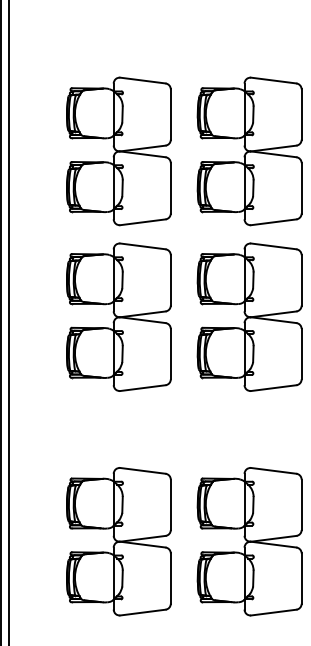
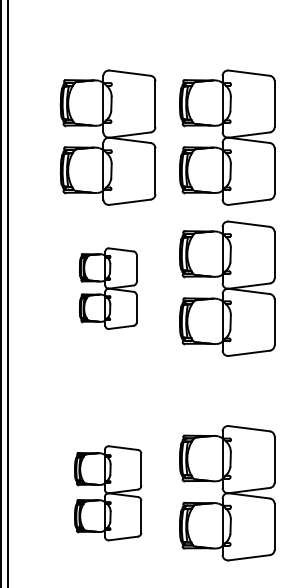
part: (118, 316) -> (107, 288), size x0.6
part: (118, 541) -> (107, 493), size x0.7

